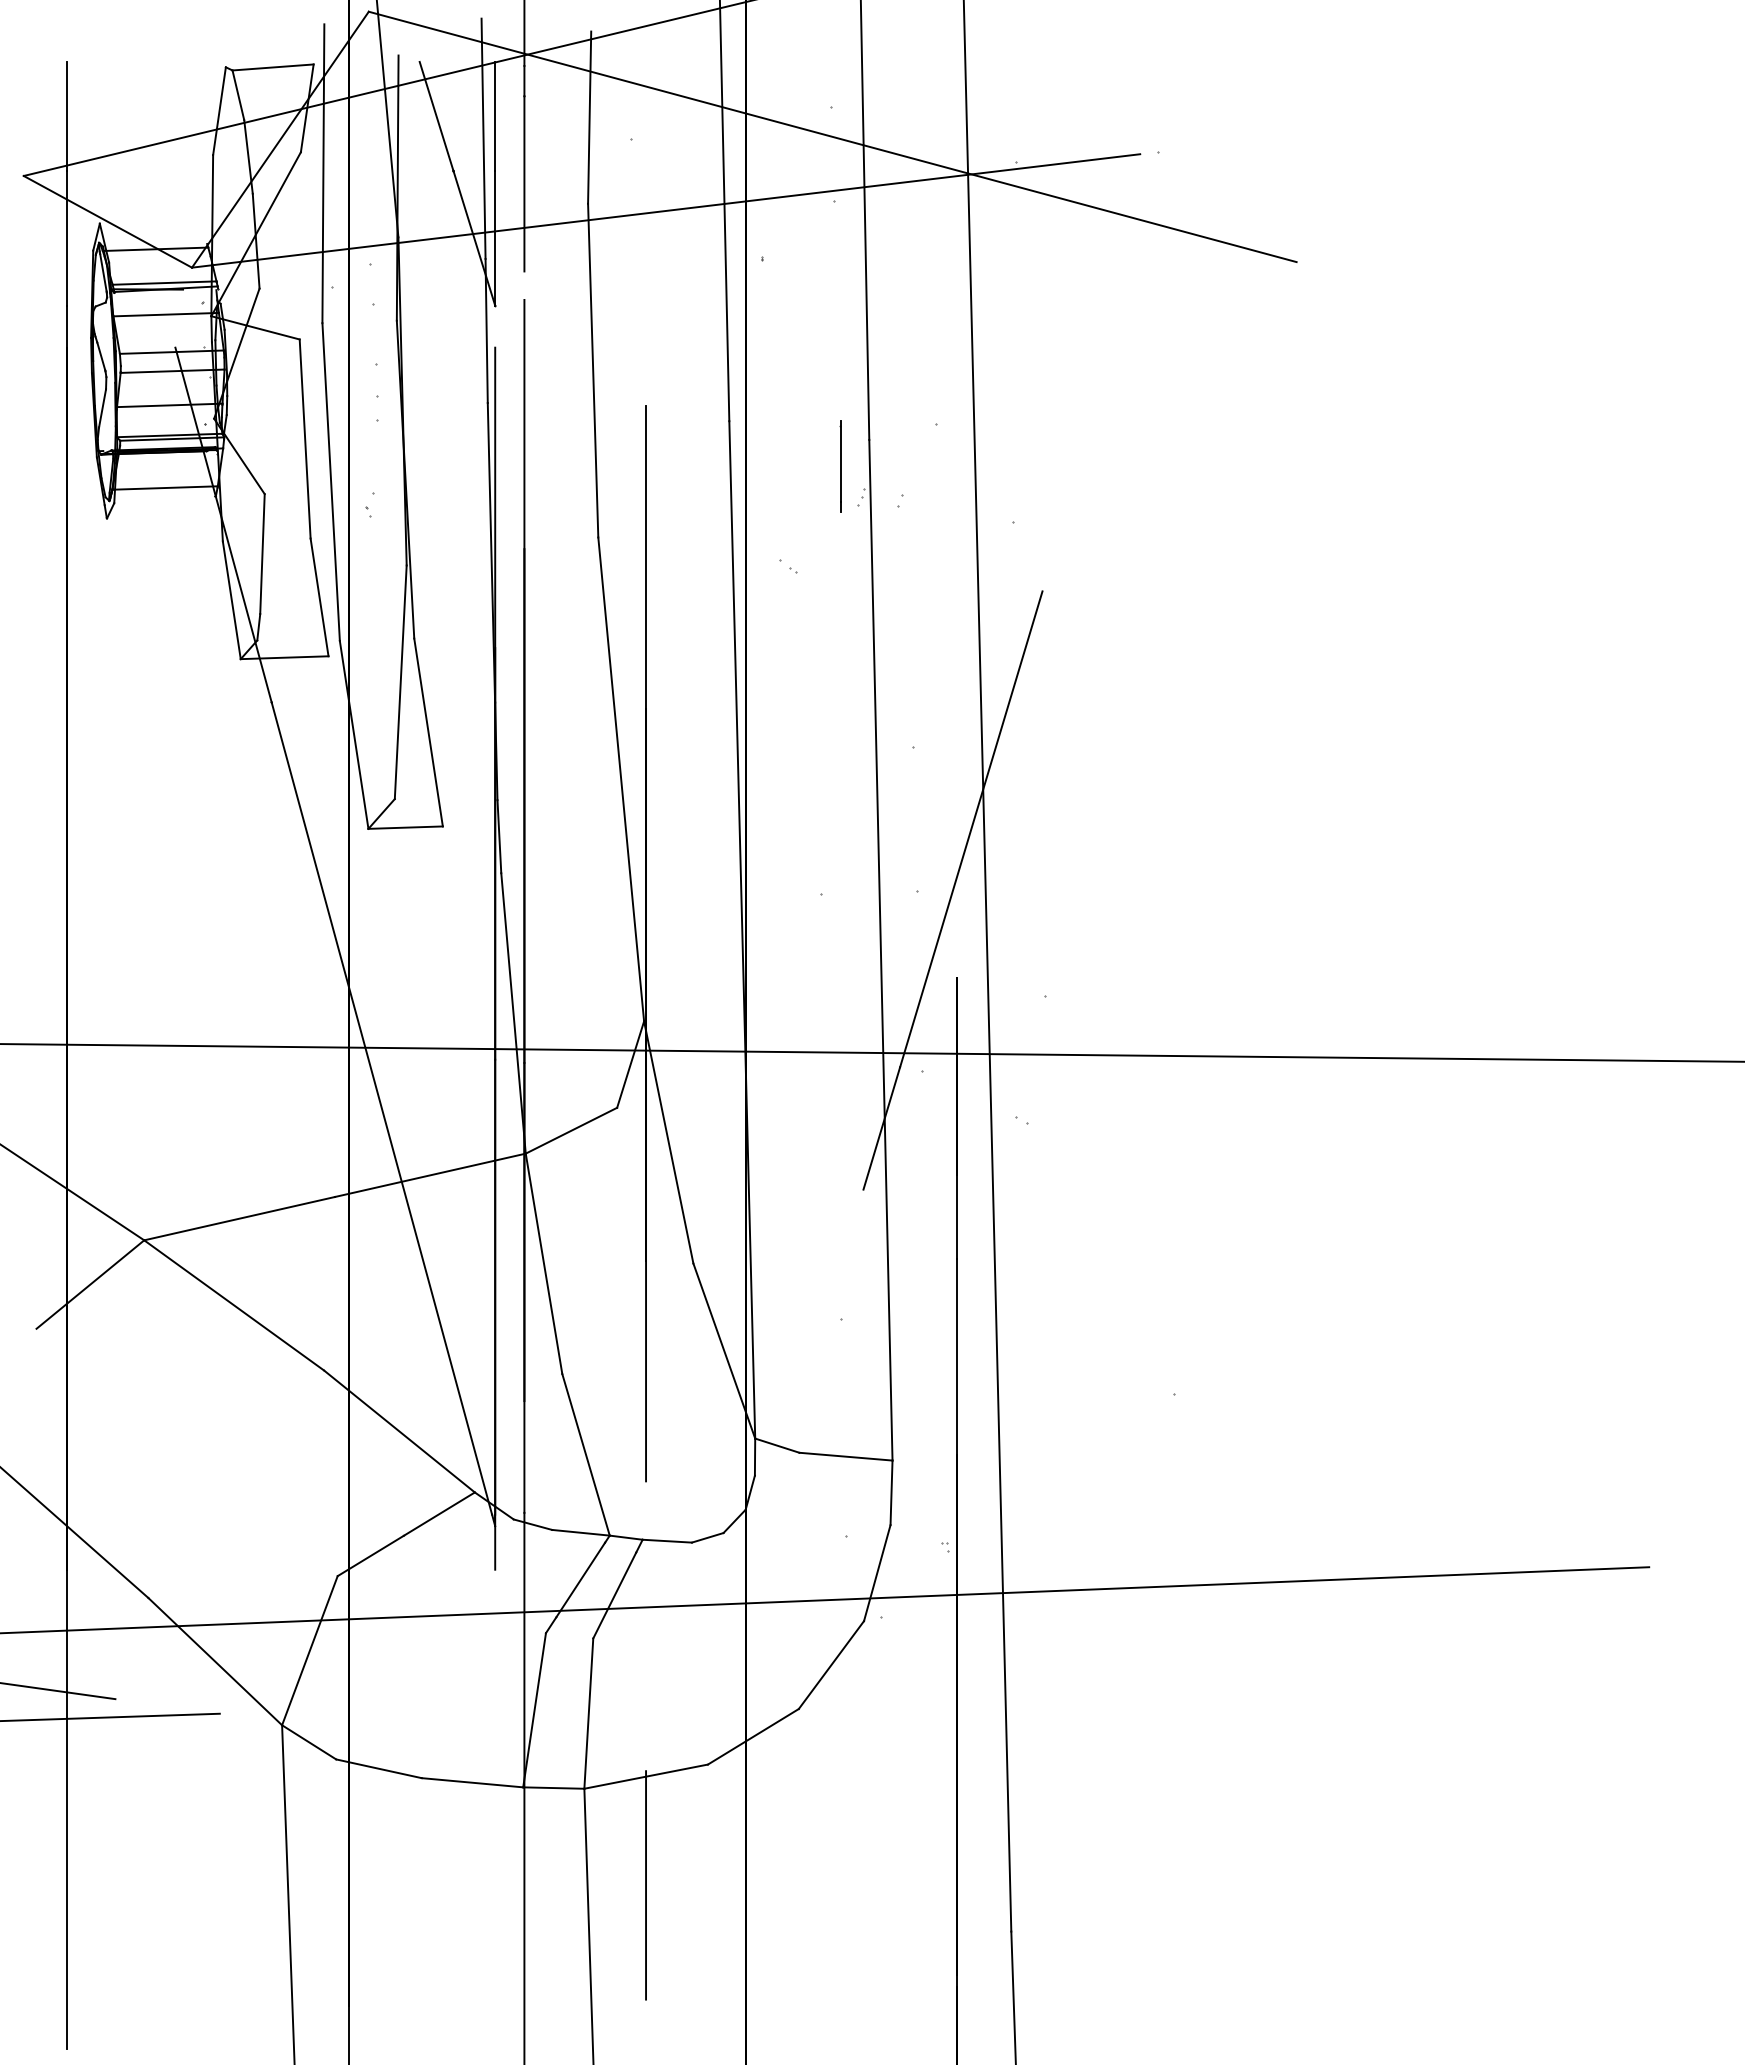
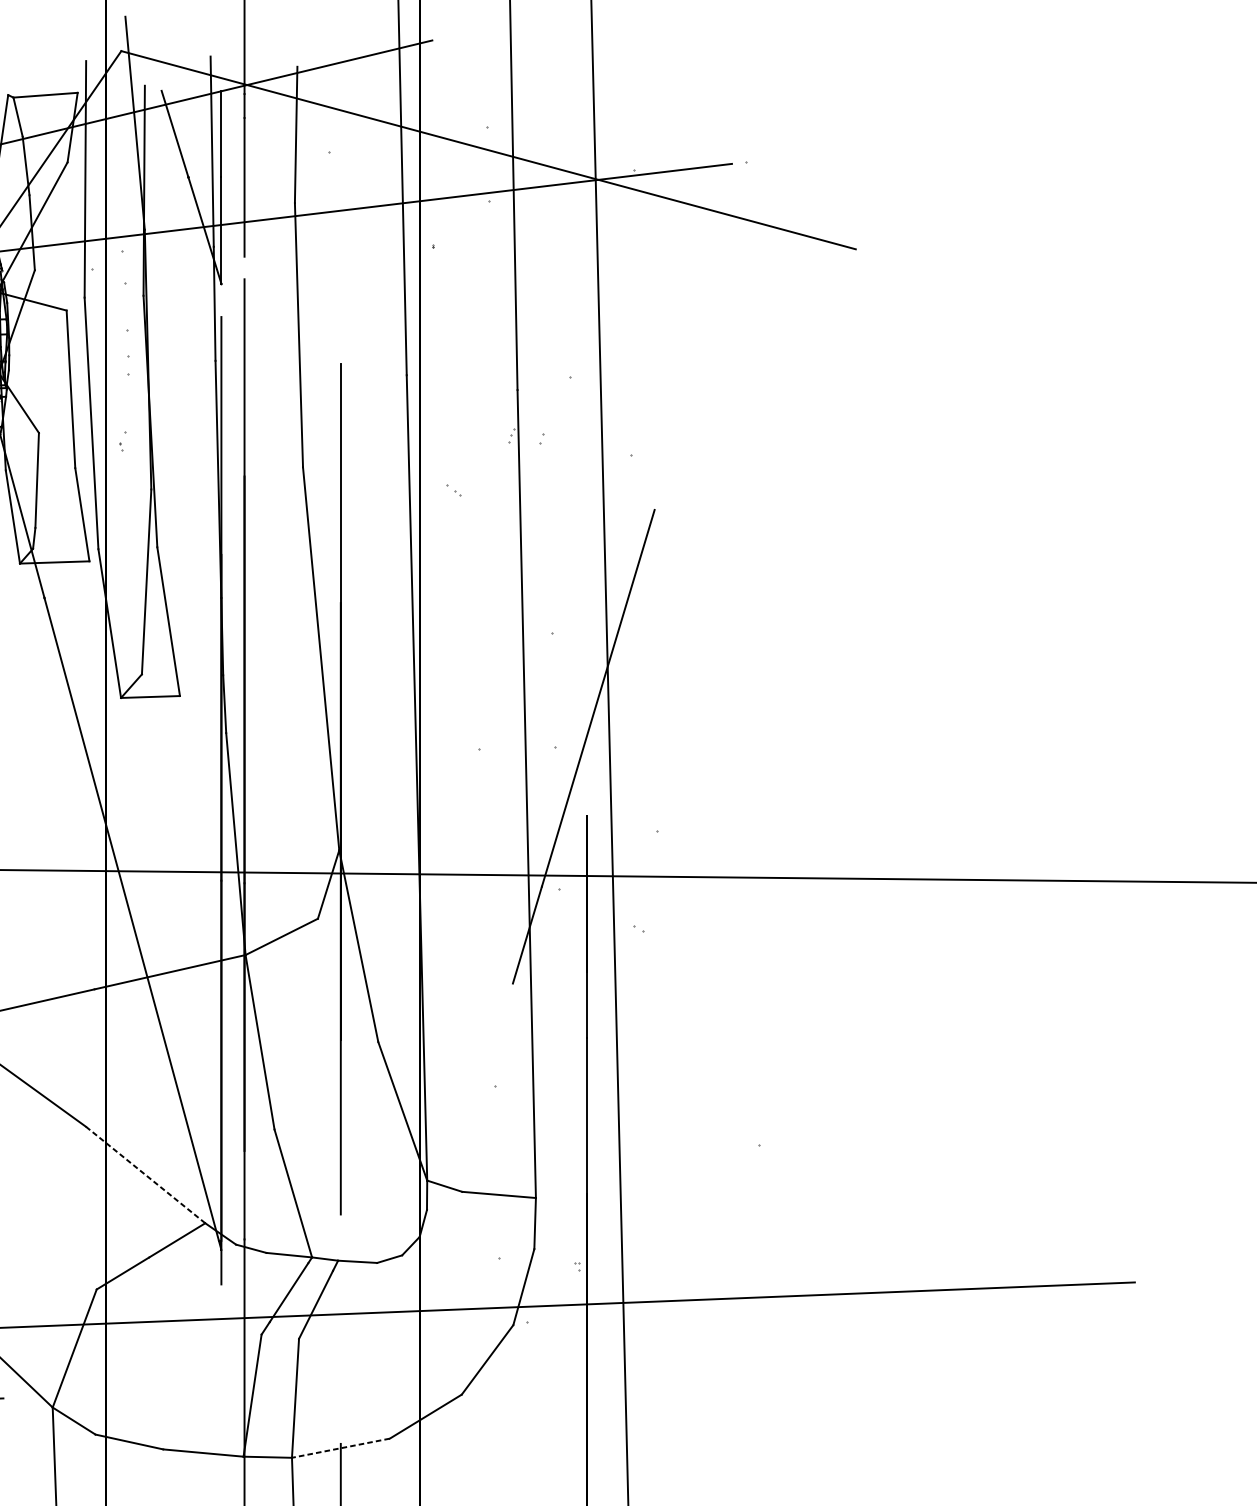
line: (840, 466) -> (494, 411), removed
line: (399, 1431) -> (145, 1175), solid -> dashed
line: (646, 1776) -> (341, 1448), solid -> dashed

